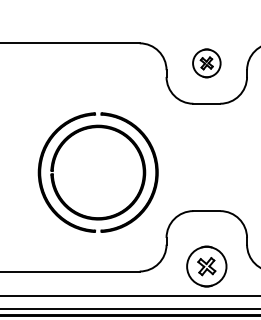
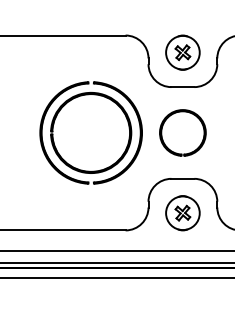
part: (206, 63) -> (182, 52), size x1.43
part: (206, 156) -> (182, 132), added
part: (97, 172) -> (90, 132), moved
part: (206, 266) -> (182, 213), moved

